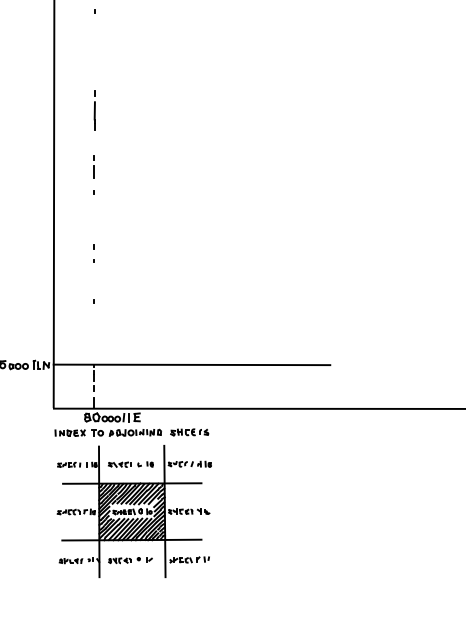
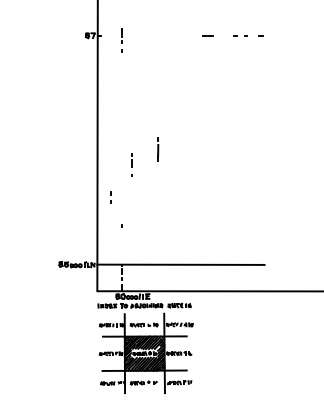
line: (95, 109) -> (158, 149), moved
line: (93, 174) -> (131, 164), moved
line: (93, 250) -> (110, 195), moved

